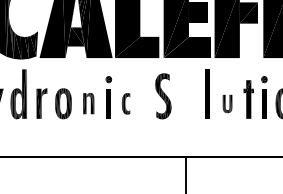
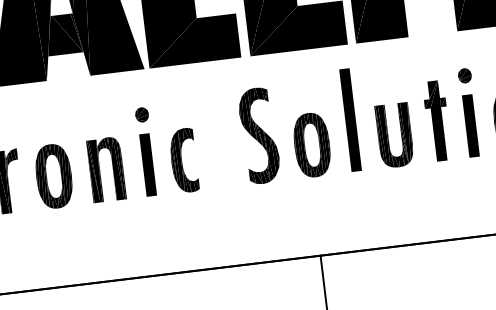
part: (88, 103) -> (105, 169), size x1.43
part: (125, 103) -> (182, 160), size x1.43
part: (187, 103) -> (311, 144), added
part: (227, 103) -> (394, 134), size x1.67

